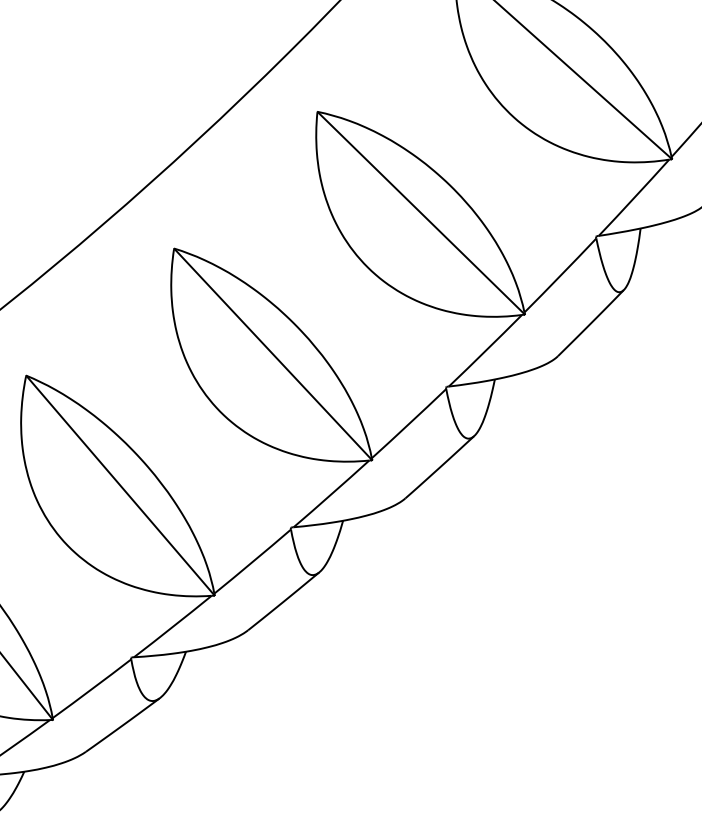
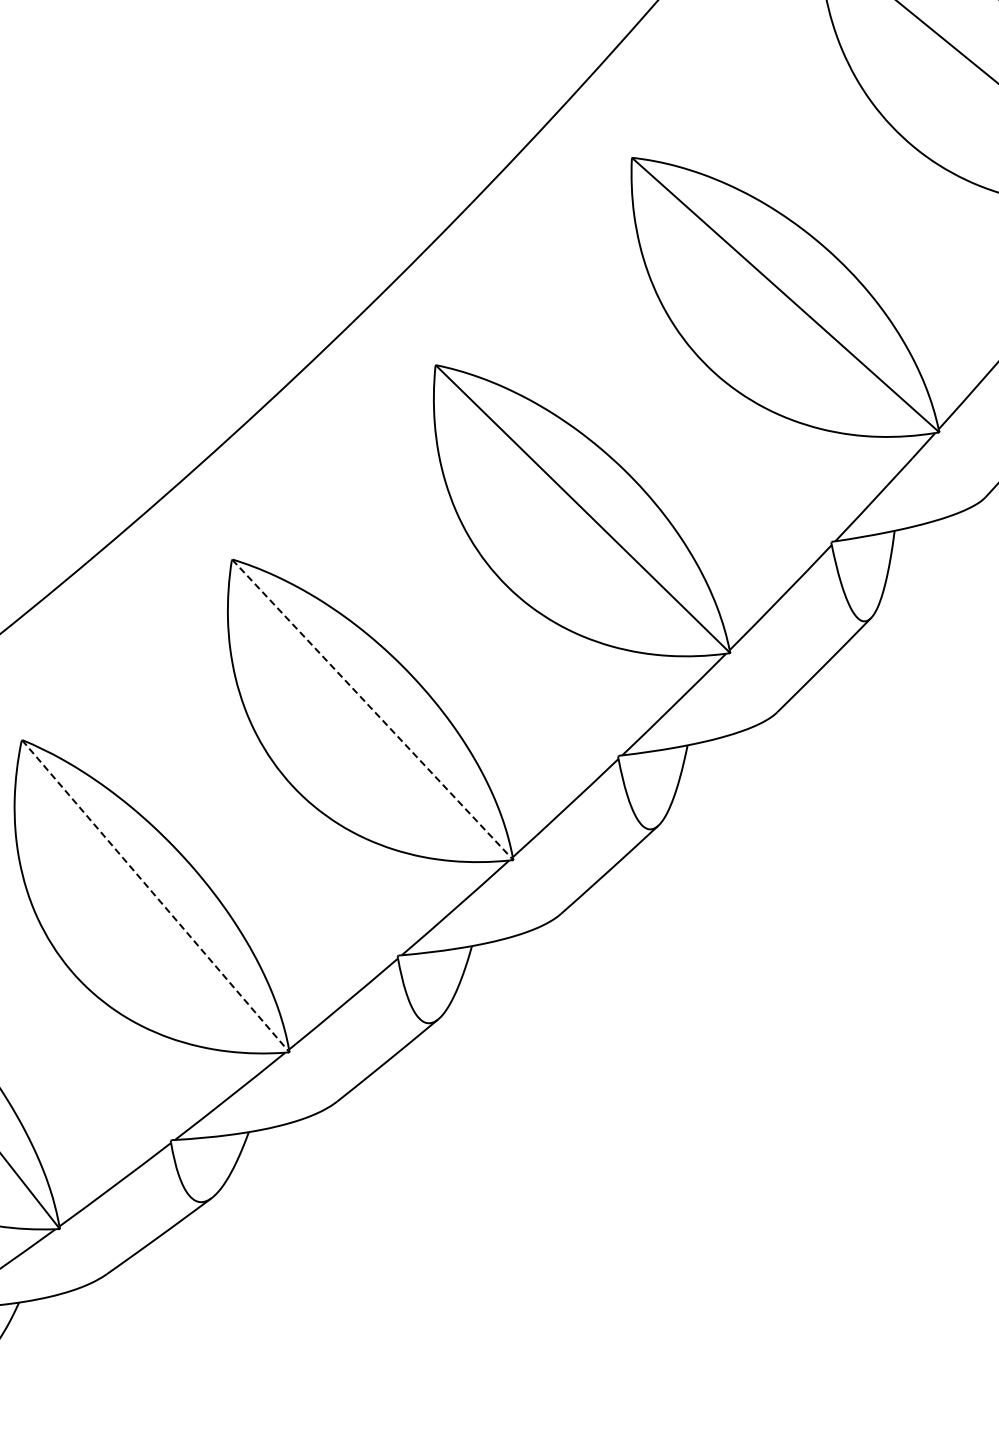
line: (273, 354) -> (373, 710), solid -> dashed
line: (120, 485) -> (155, 896), solid -> dashed

